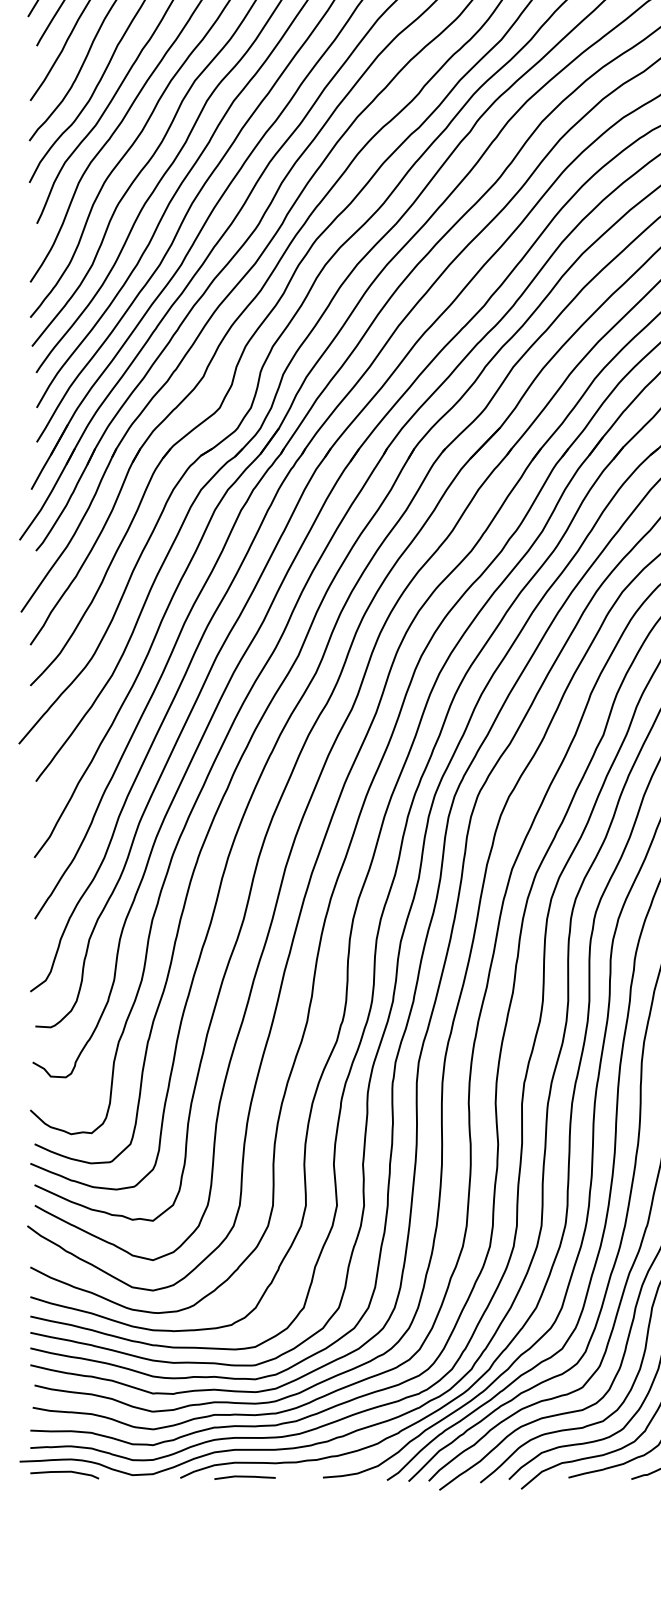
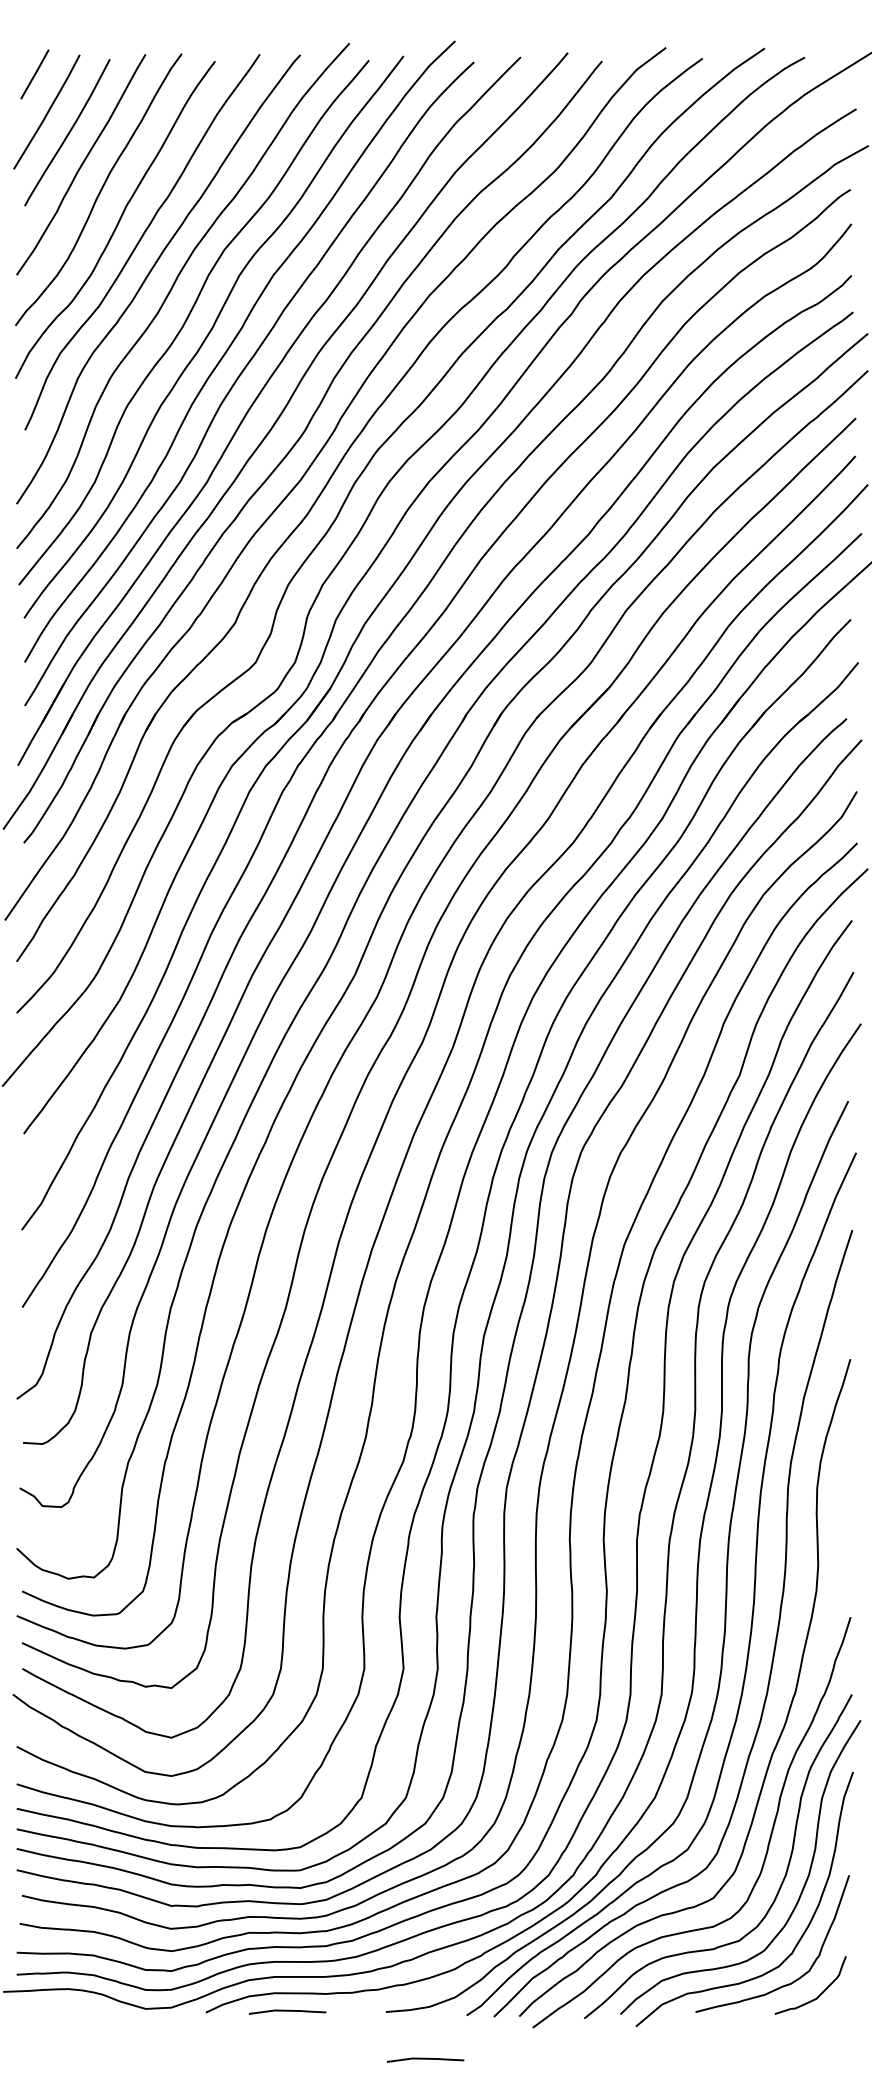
line: (64, 1472) -> (59, 2005), removed
line: (354, 1515) -> (425, 2059), added

